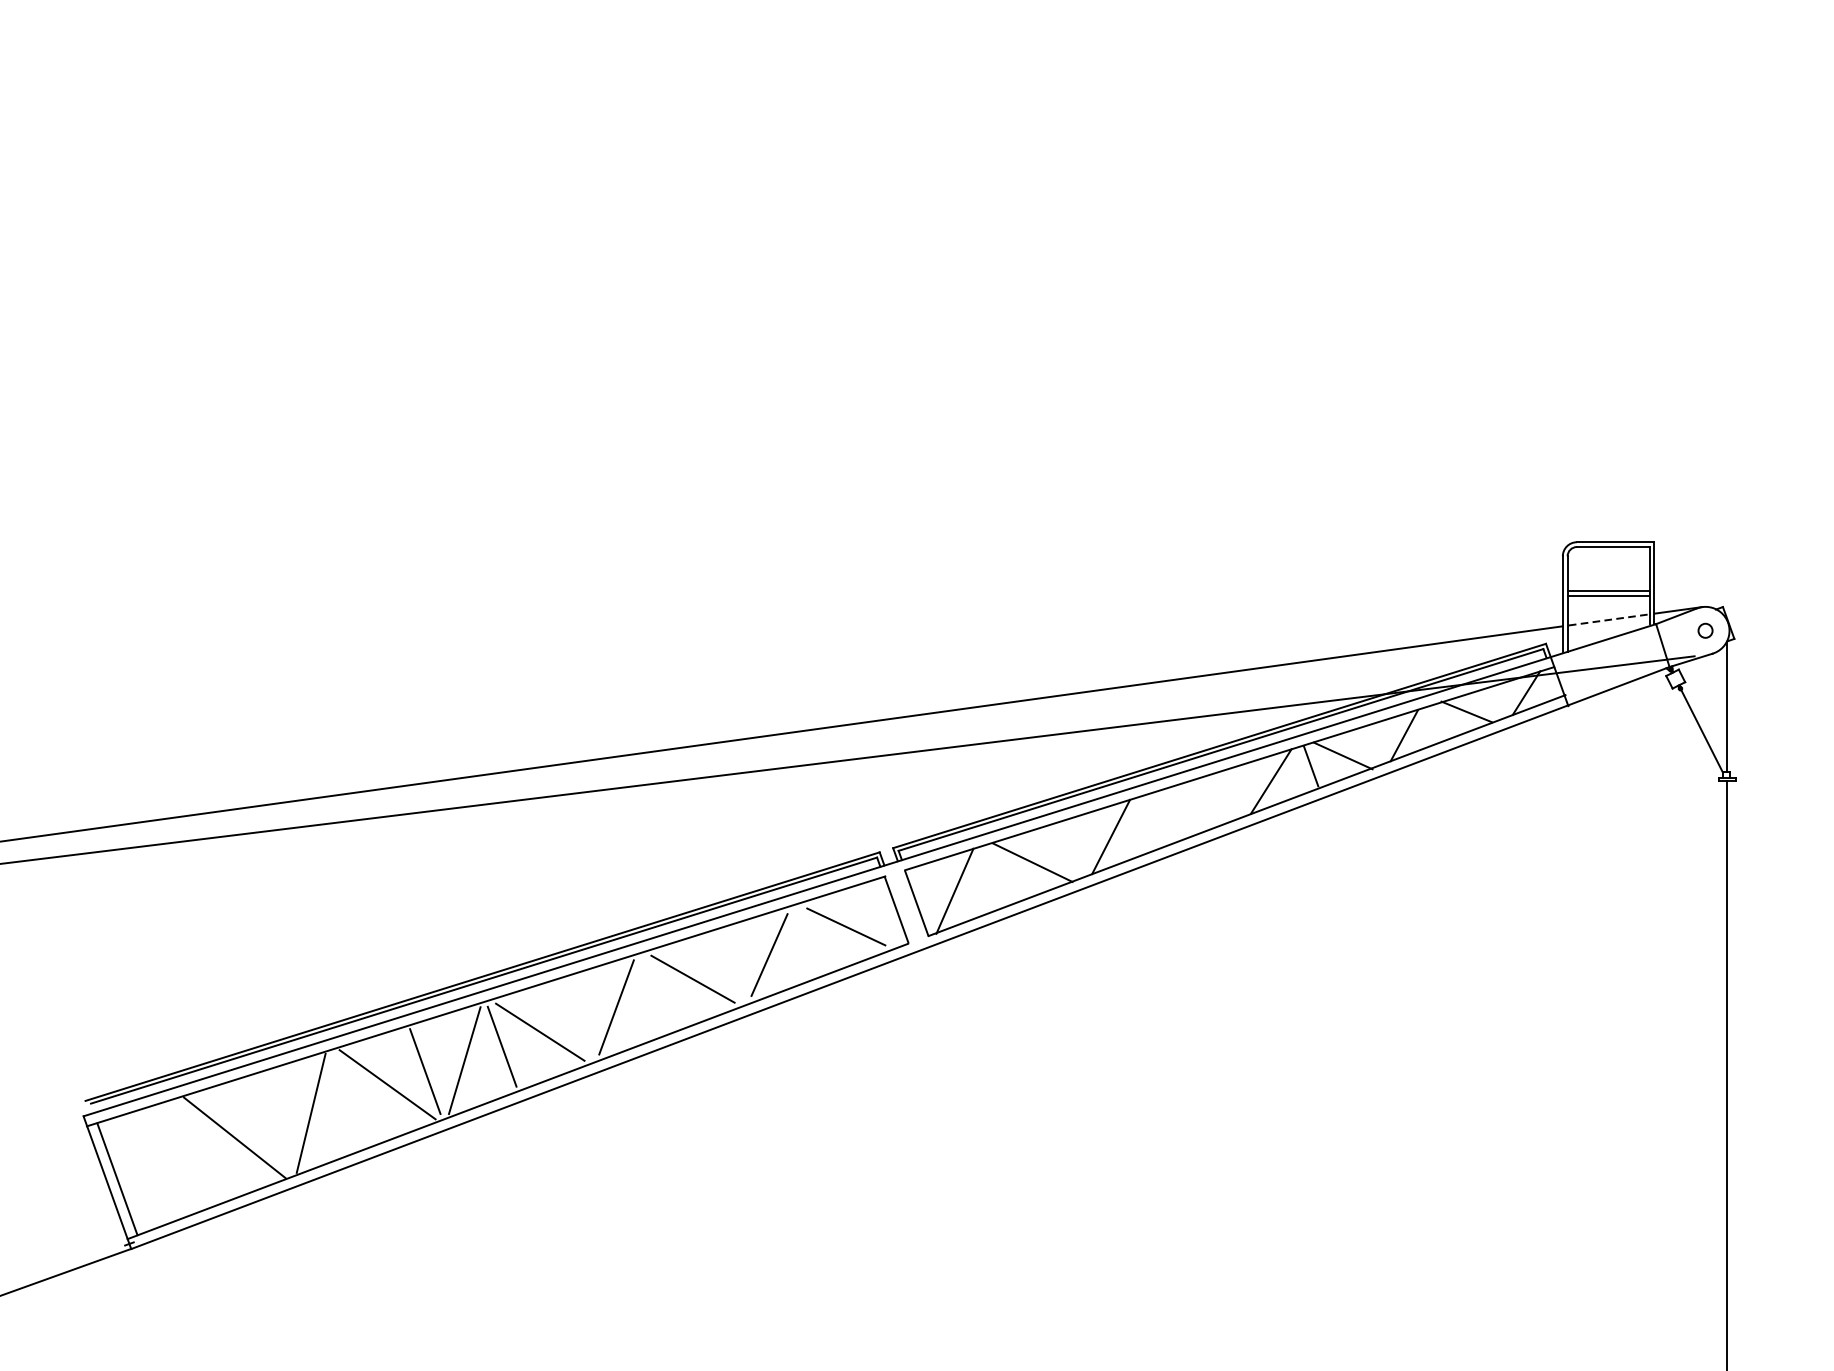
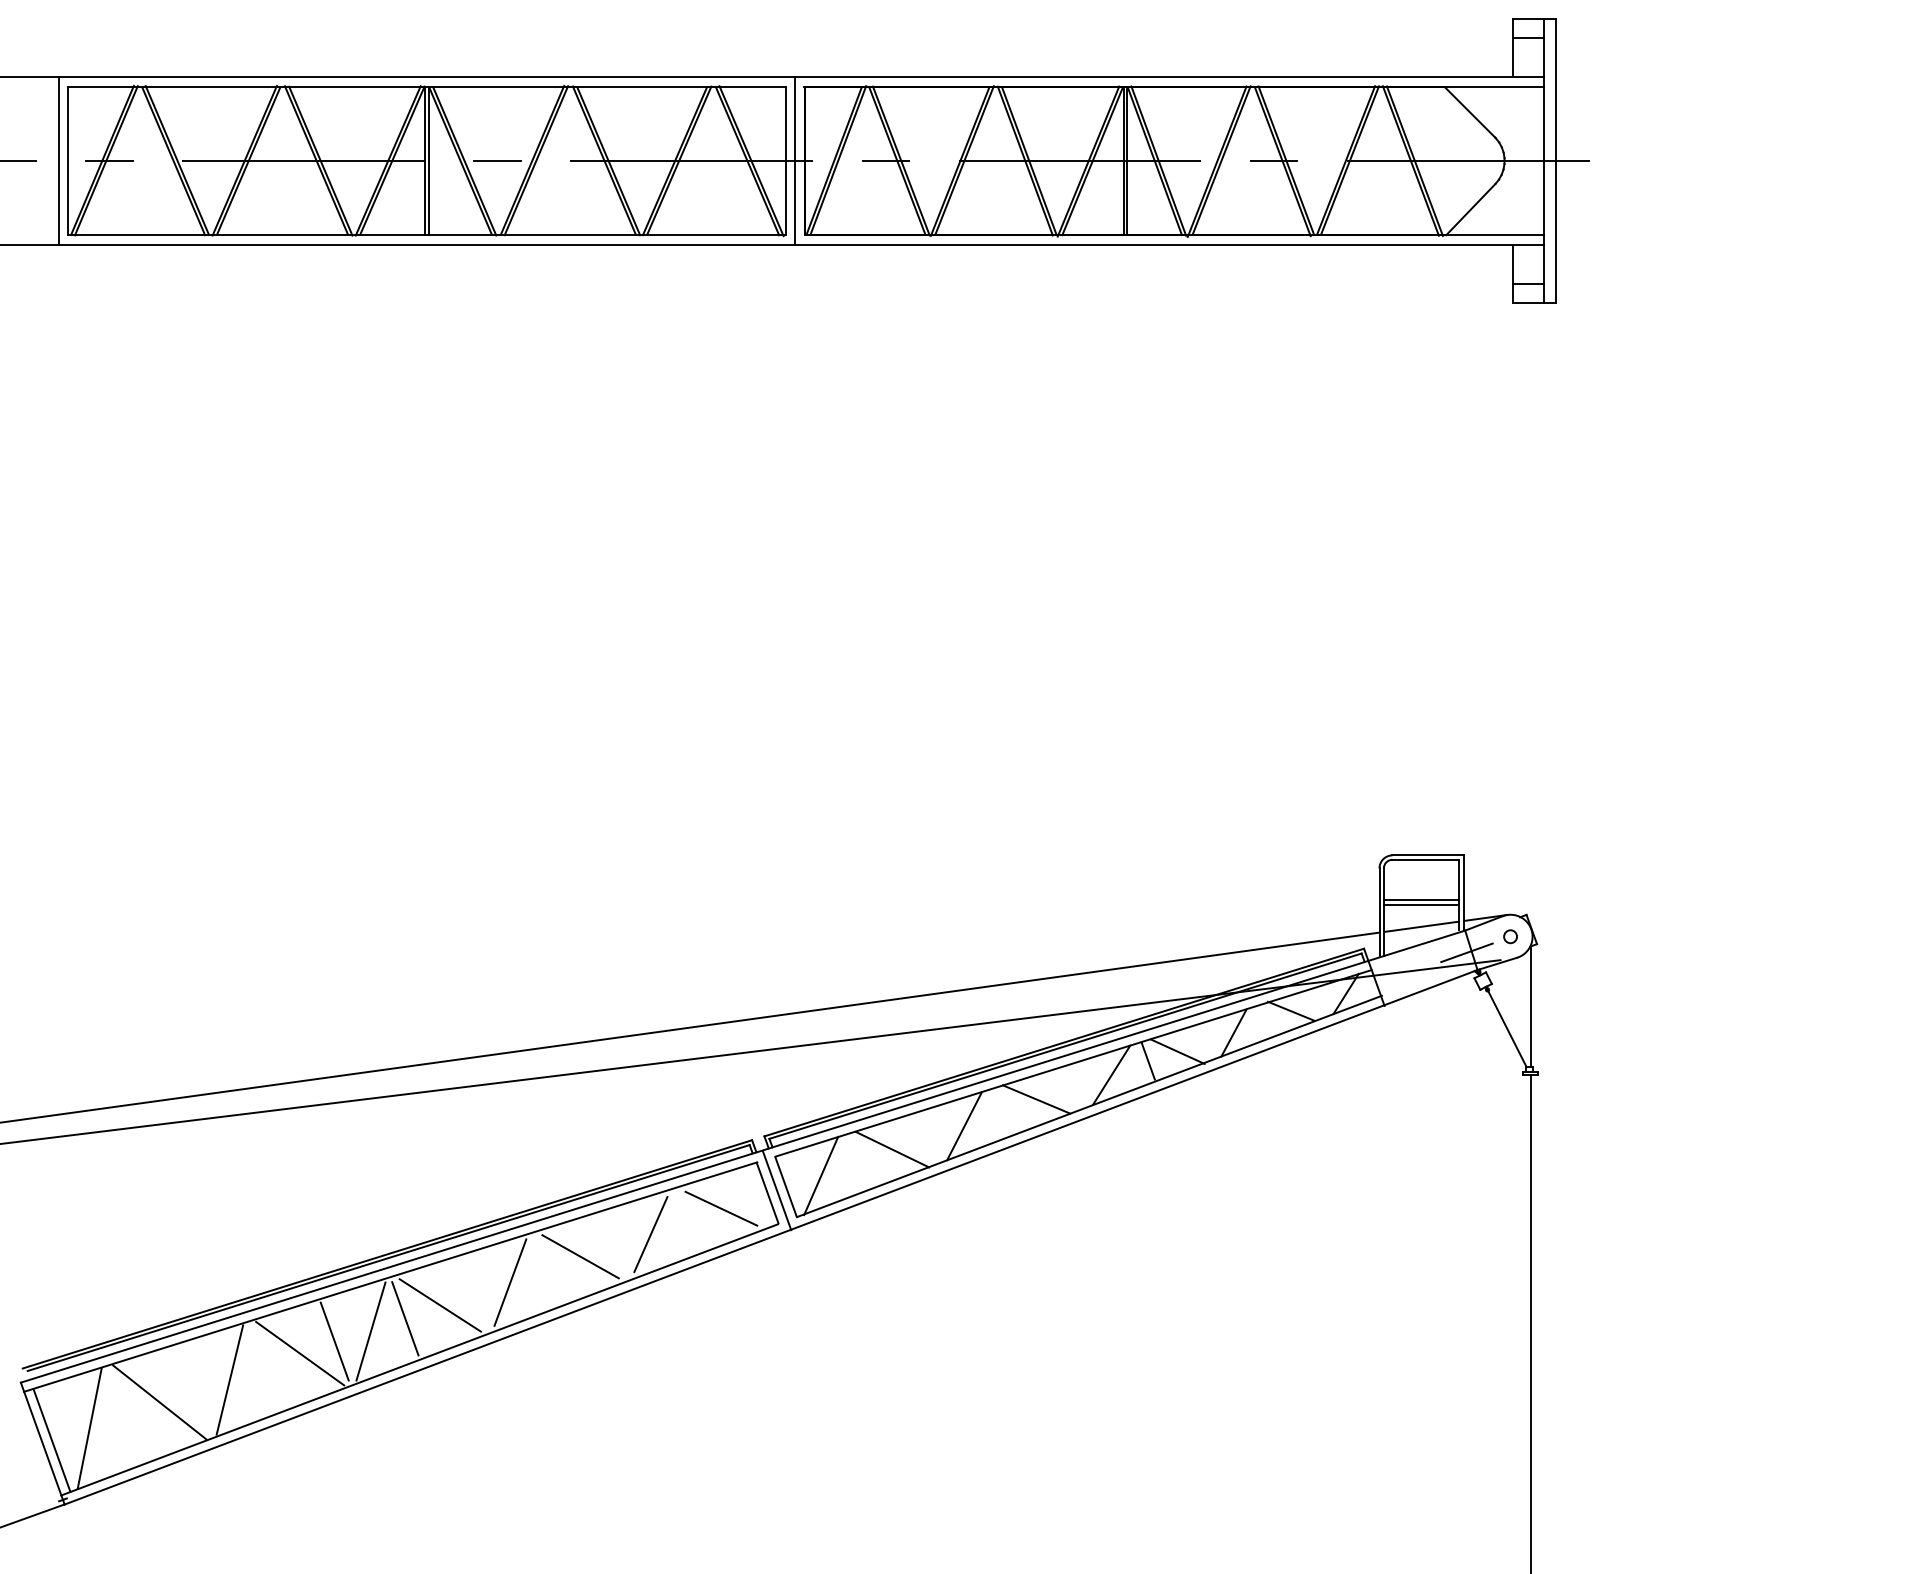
line: (1609, 619) -> (1422, 926), dashed -> solid
line: (1657, 647) -> (1466, 952), added
line: (1189, 808) -> (1036, 1099), added
line: (906, 907) -> (776, 1190), added
line: (158, 1166) -> (89, 1428), added

